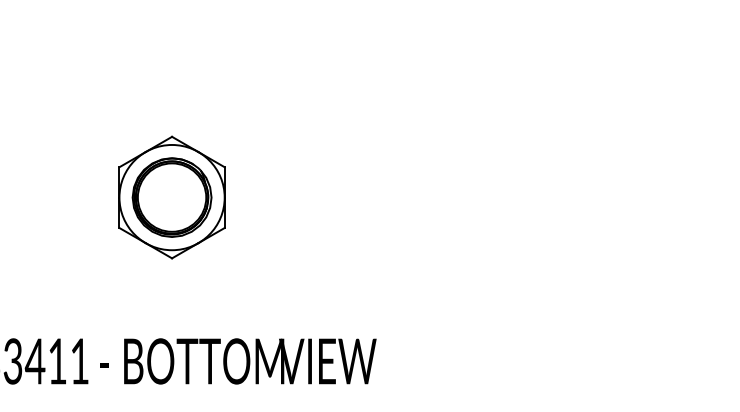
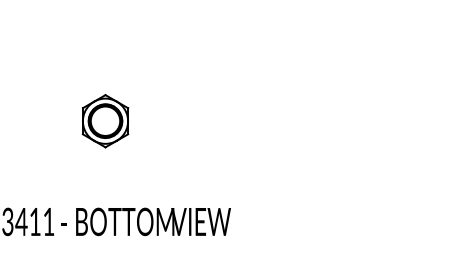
part: (172, 196) -> (105, 120), size x0.7

